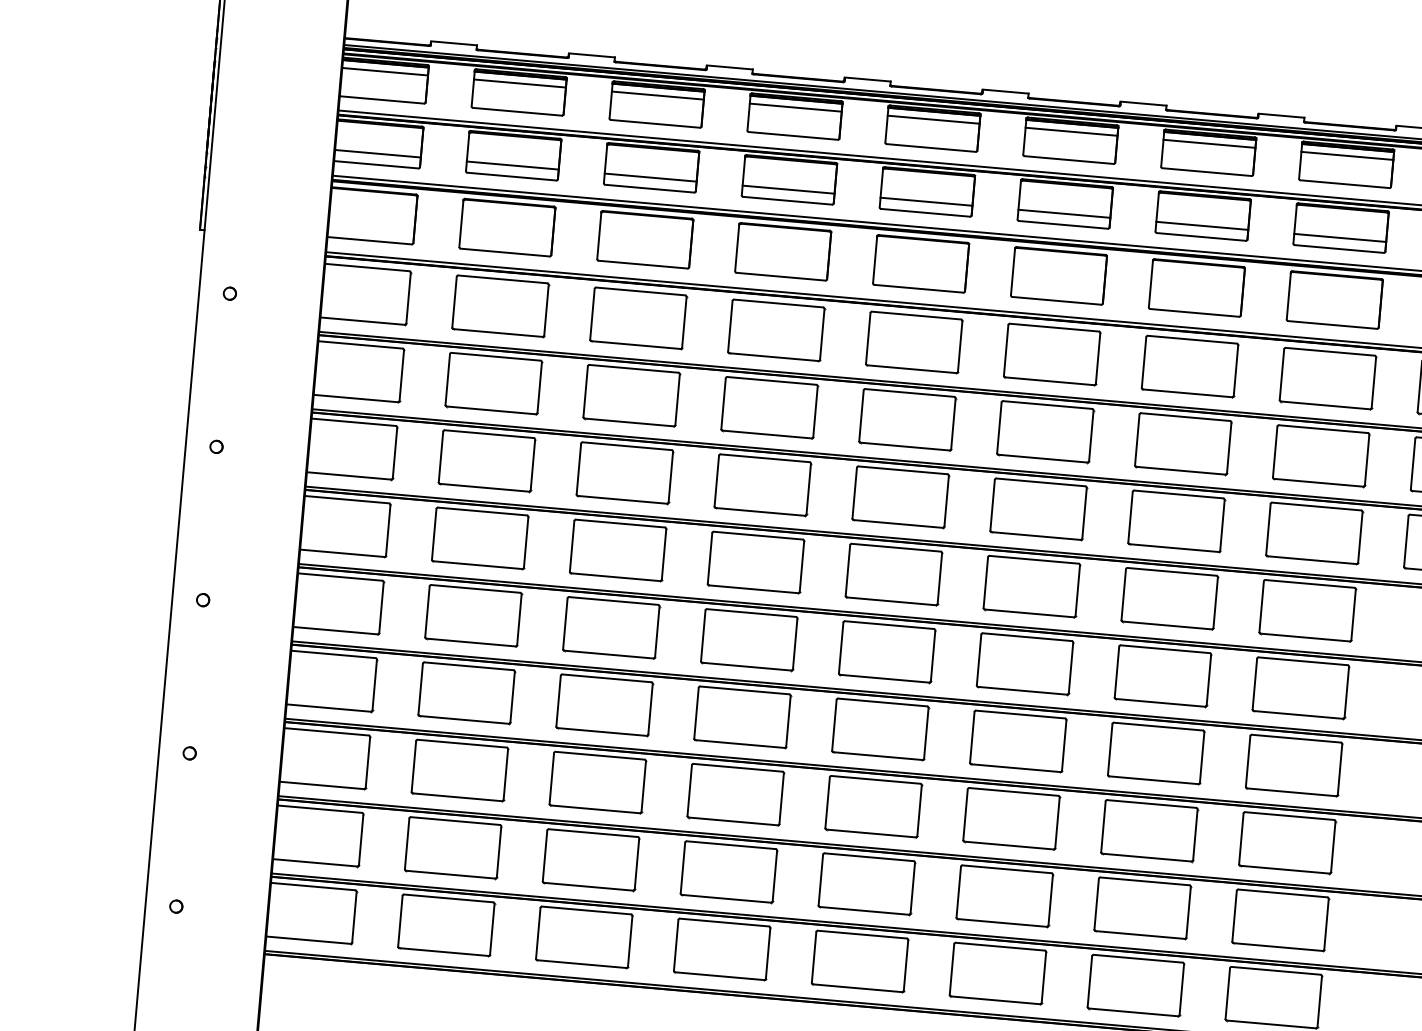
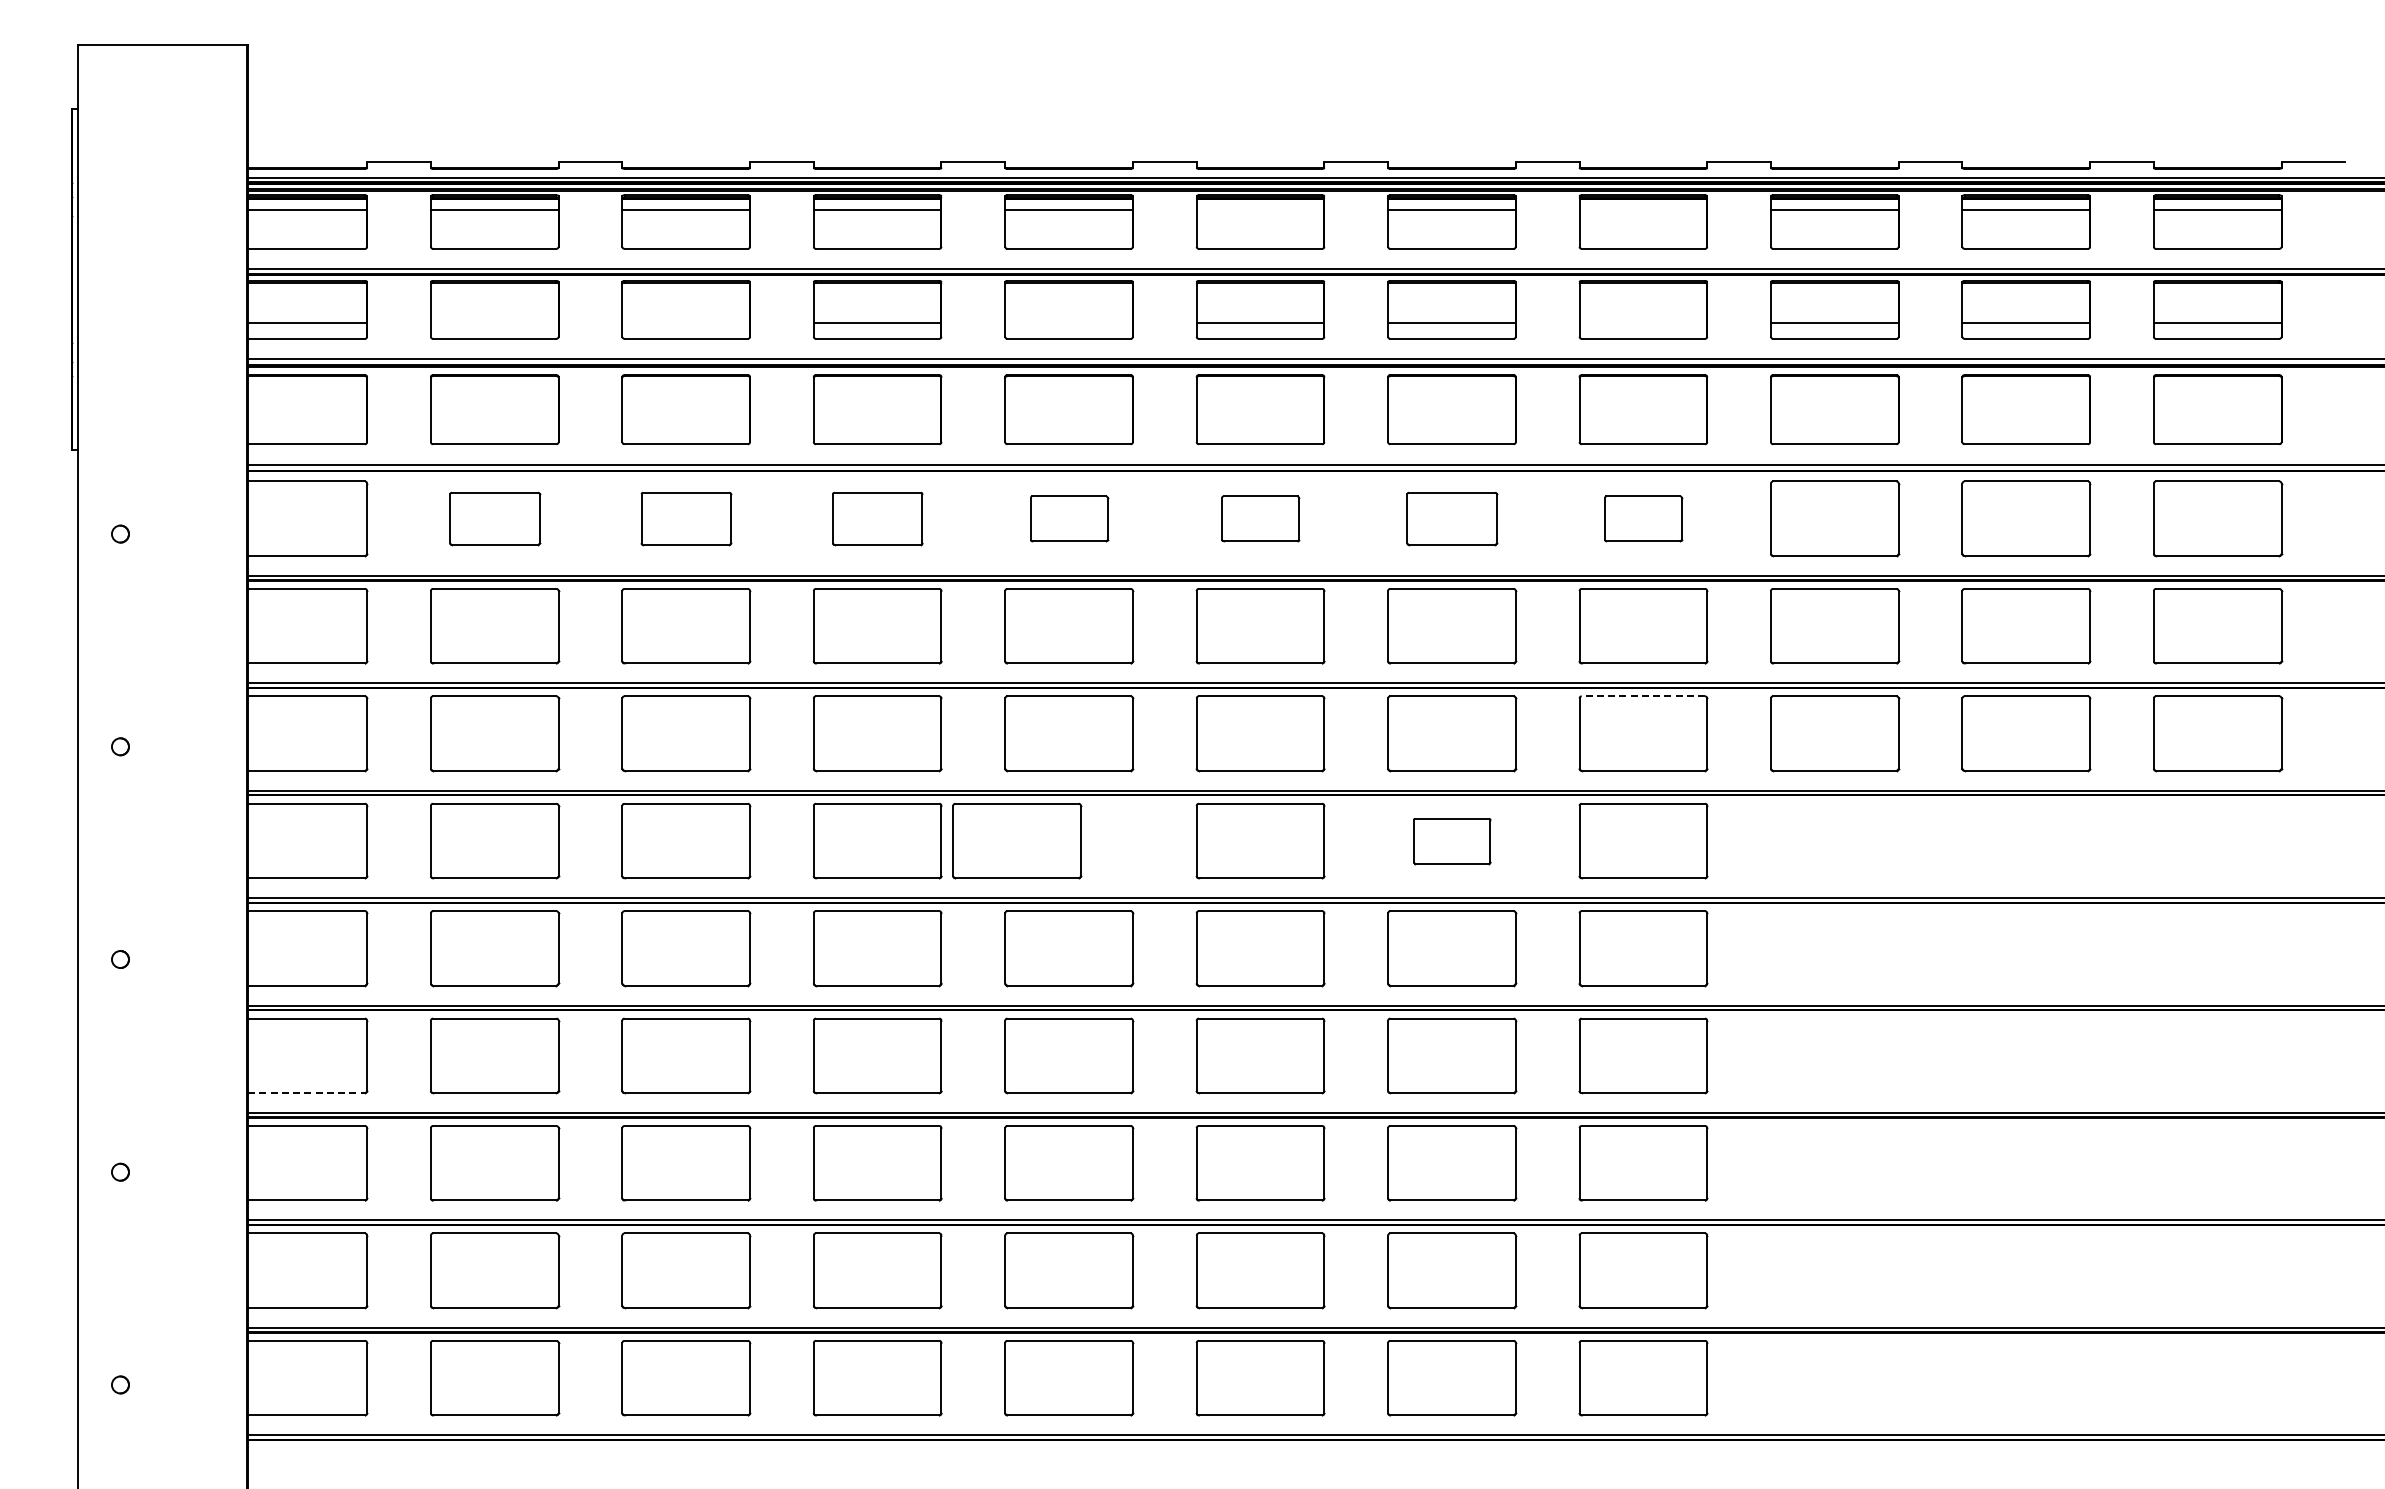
line: (1071, 131) -> (1260, 209), removed
line: (1347, 155) -> (1643, 209), removed
line: (512, 165) -> (494, 323), removed
line: (650, 177) -> (686, 323), removed
line: (926, 201) -> (1068, 323), removed
line: (1340, 237) -> (1643, 323), removed
part: (501, 306) -> (495, 518), size x0.7
part: (638, 318) -> (686, 518), size x0.7
part: (776, 330) -> (877, 518), size x0.7
part: (914, 342) -> (1069, 518), size x0.6
part: (1052, 354) -> (1260, 518), size x0.6
part: (1190, 366) -> (1452, 518), size x0.7
part: (1328, 378) -> (1643, 518), size x0.6
line: (1316, 506) -> (1643, 696), solid -> dashed
part: (894, 574) -> (1017, 841), moved
part: (1170, 599) -> (1452, 841), size x0.6
line: (329, 708) -> (307, 1093), solid -> dashed

